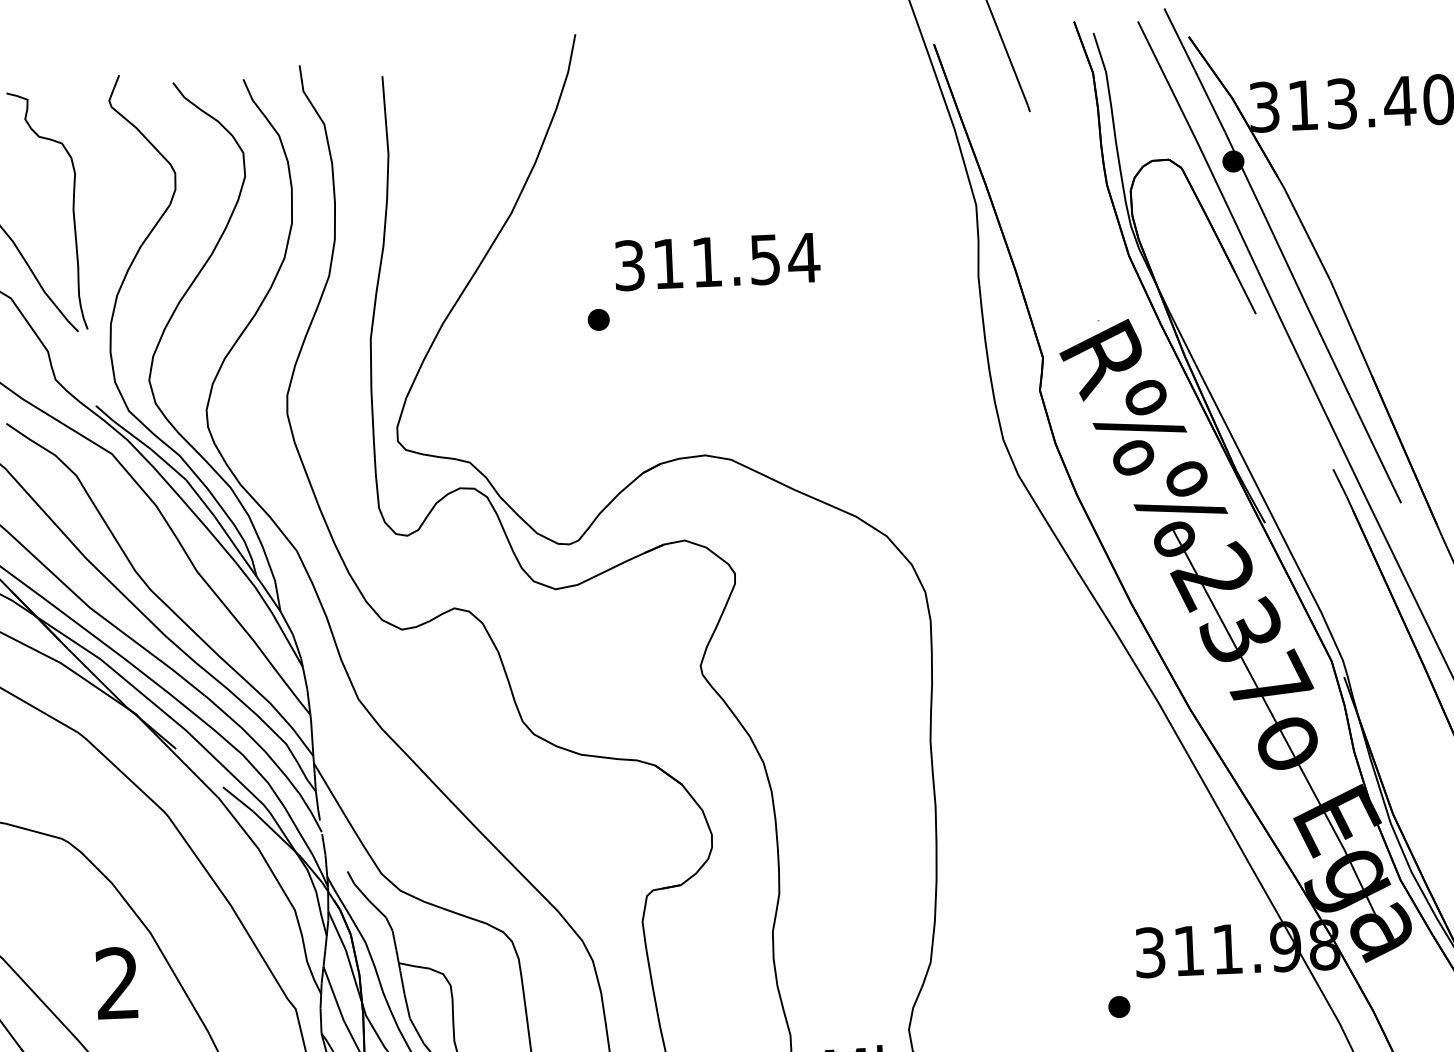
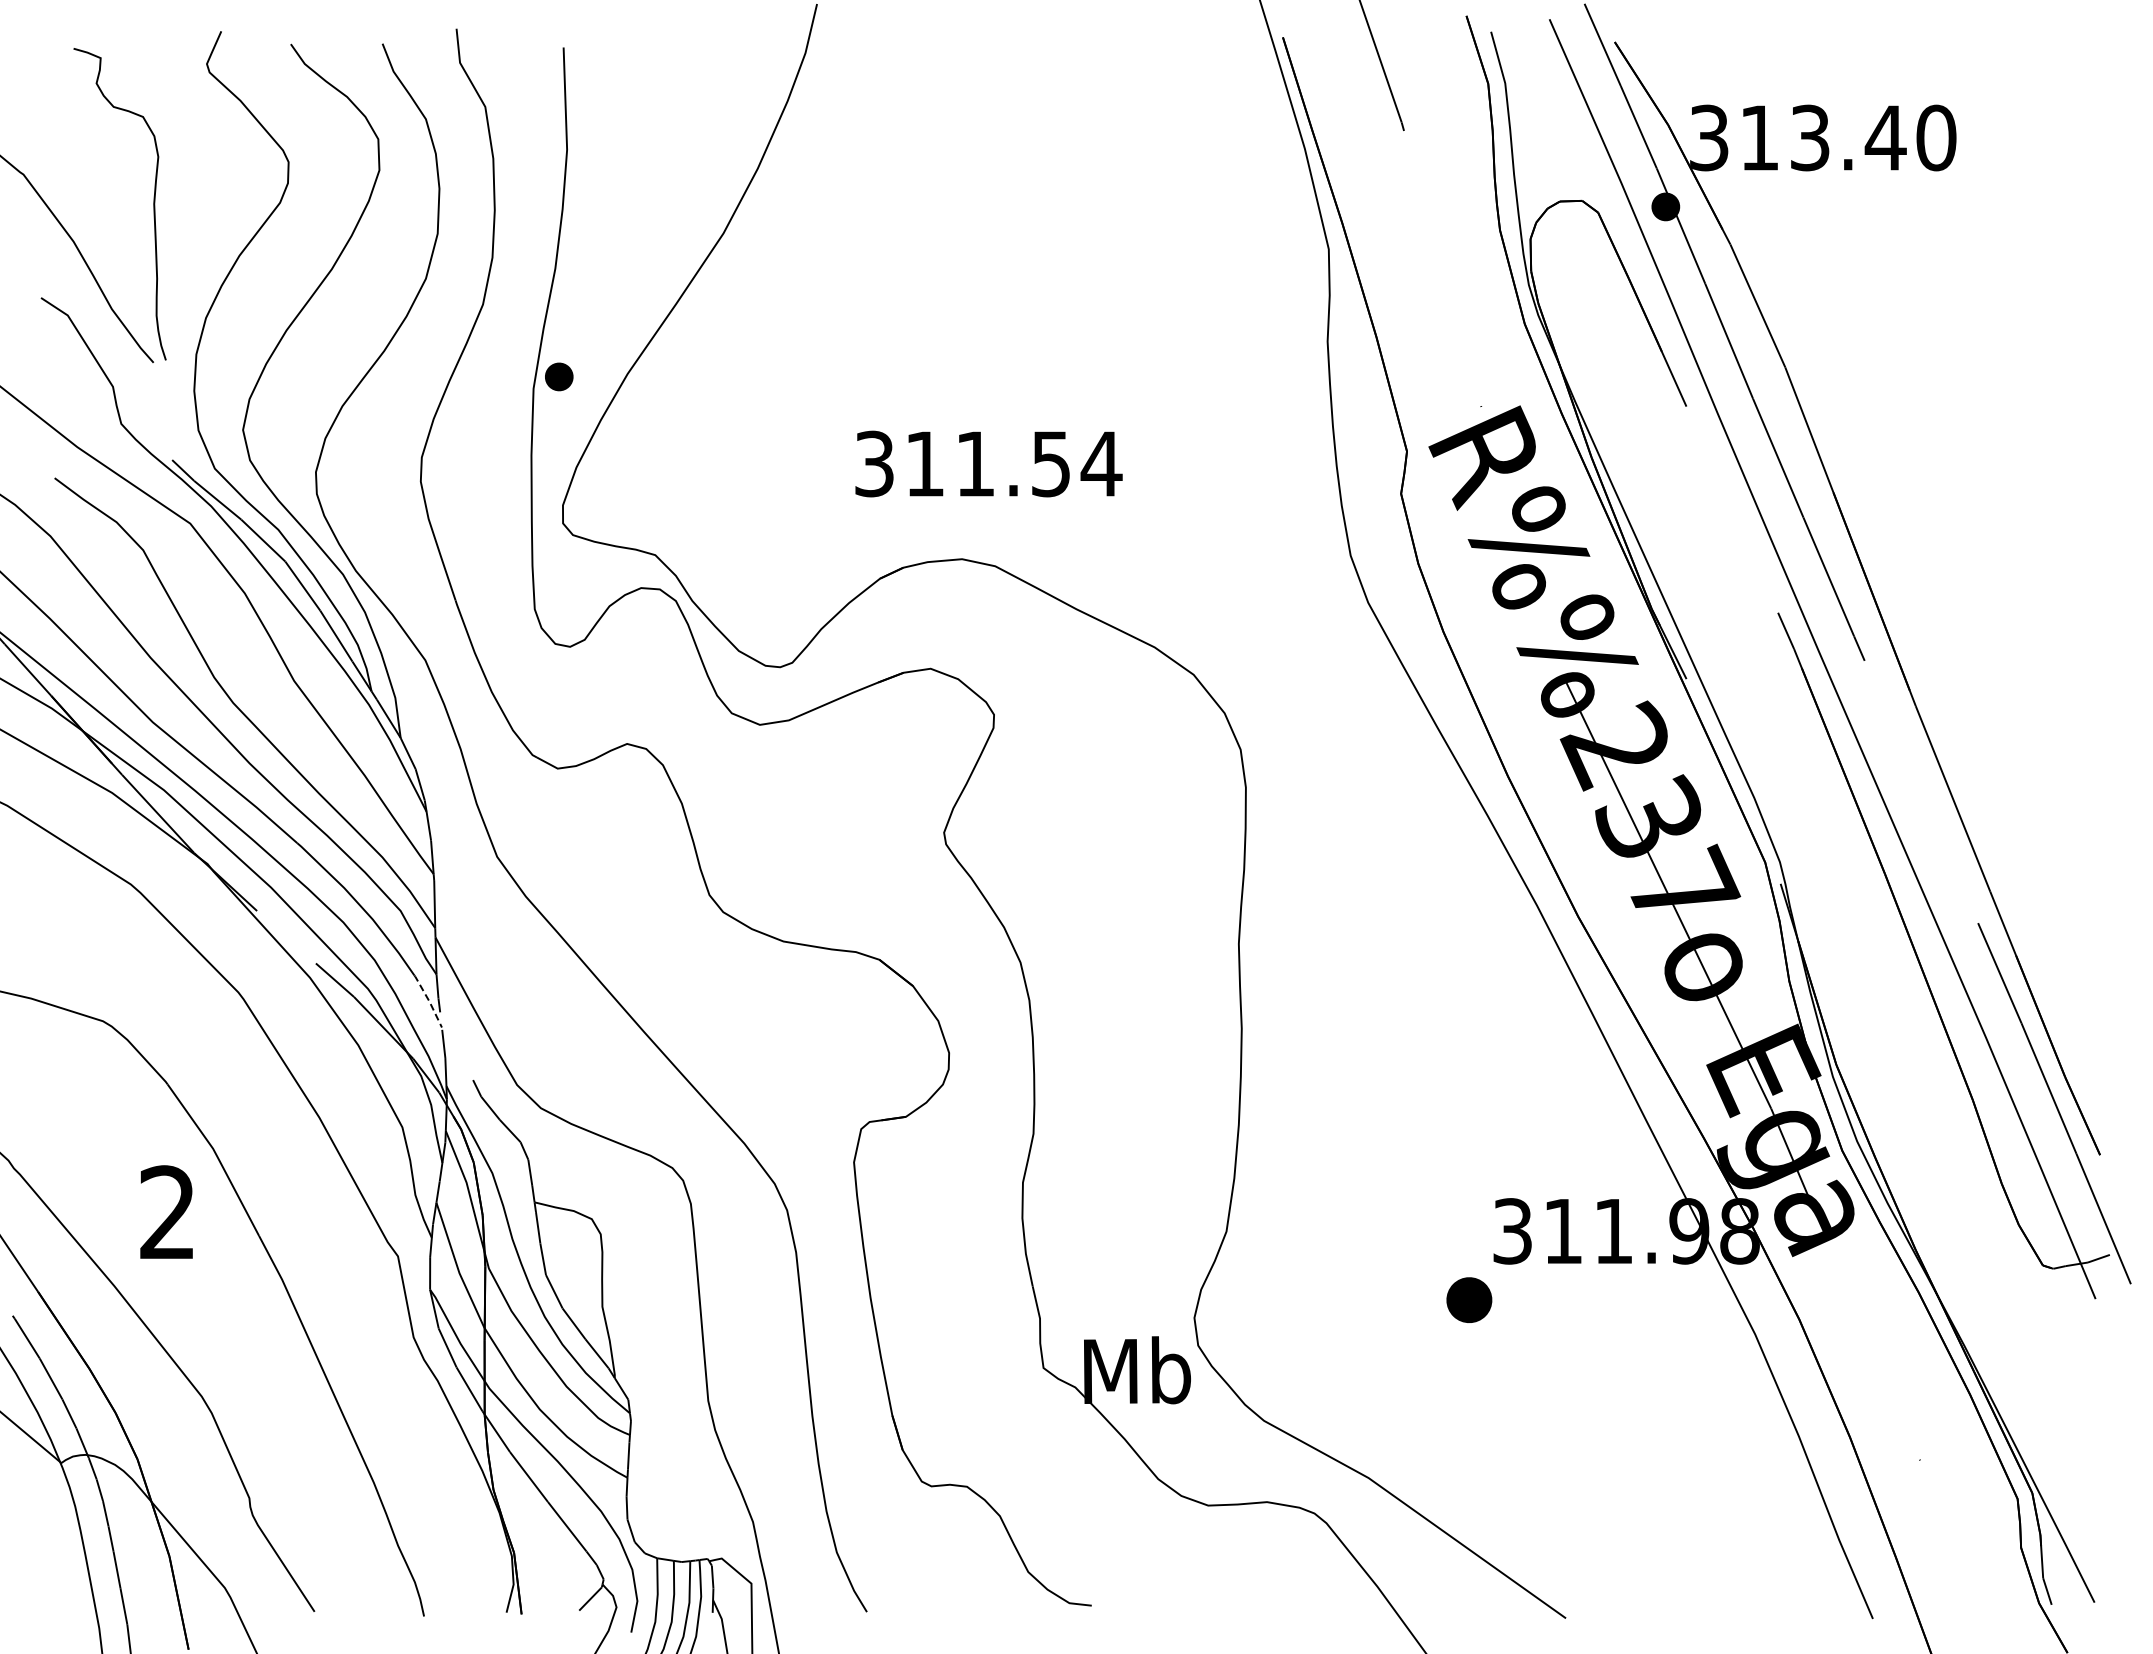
text: (717, 261) -> (988, 463), moved
part: (598, 319) -> (559, 376), moved
line: (310, 811) -> (428, 1000), solid -> dashed
part: (1119, 1007) -> (1469, 1300), size x1.6

